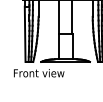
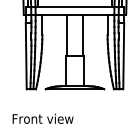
text: (38, 72) -> (42, 118), moved

